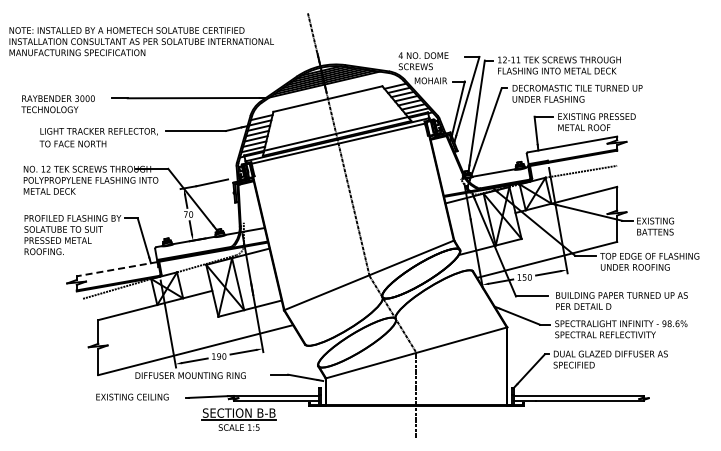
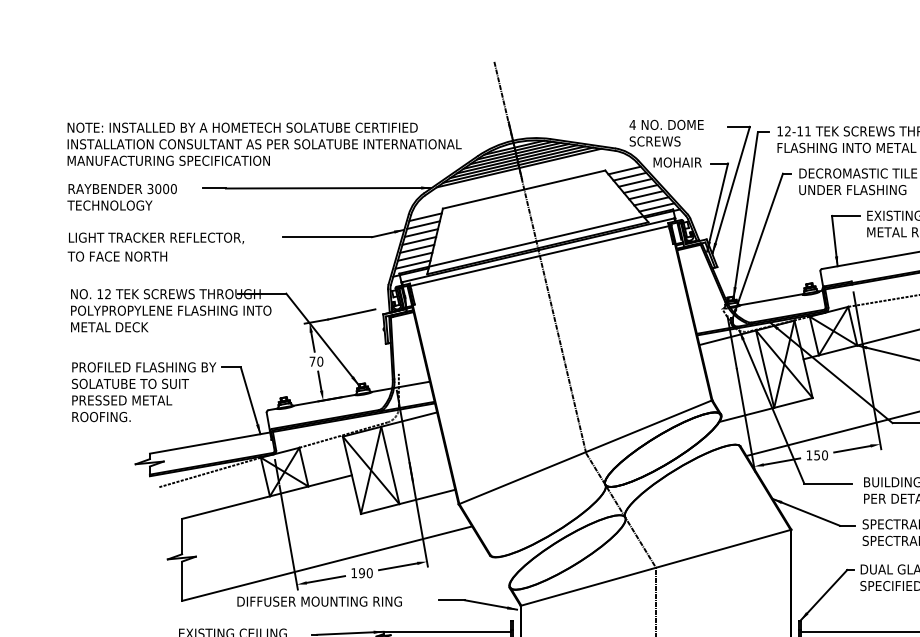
text: (141, 41) -> (264, 144), moved
text: (98, 137) -> (155, 246), moved
line: (117, 269) -> (210, 443), dashed -> solid

